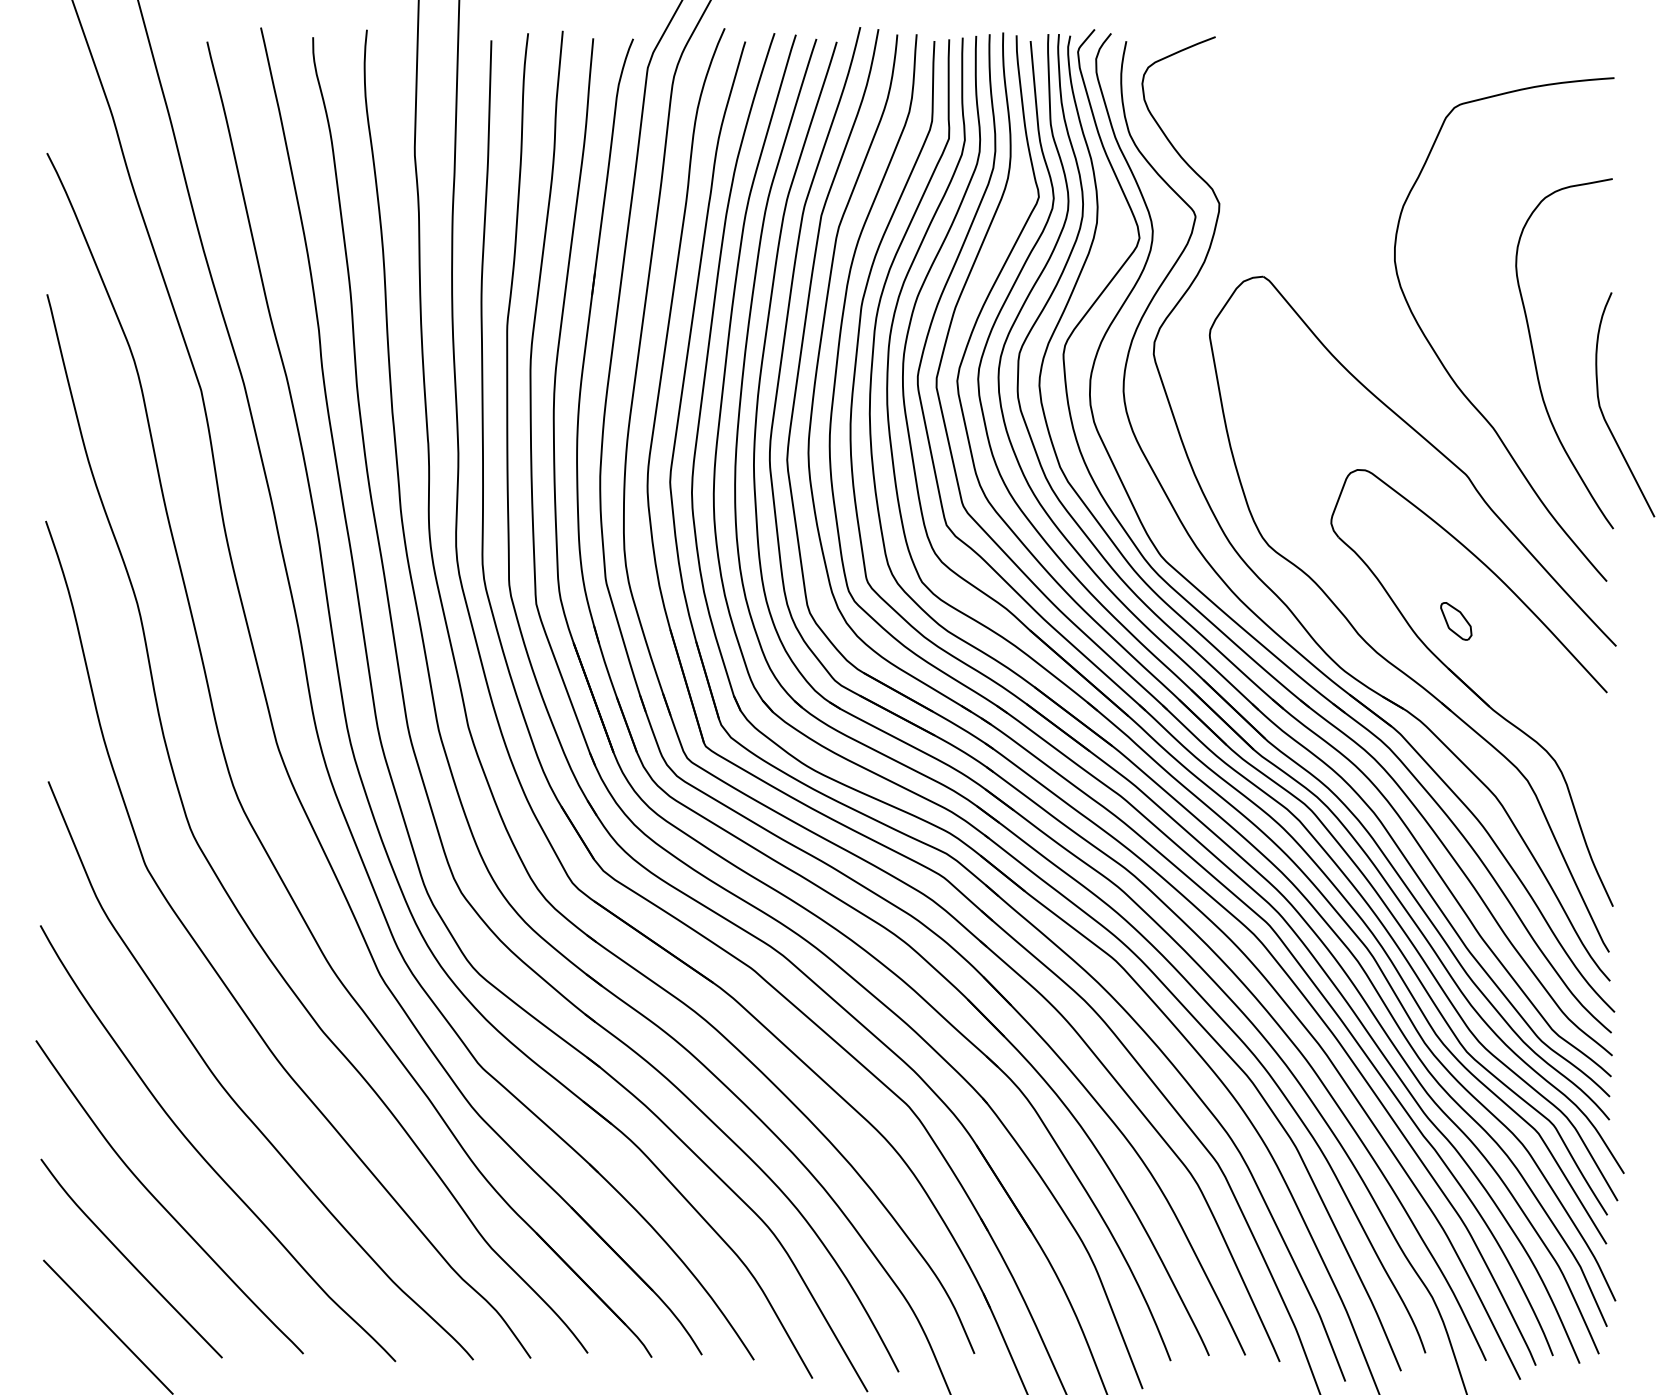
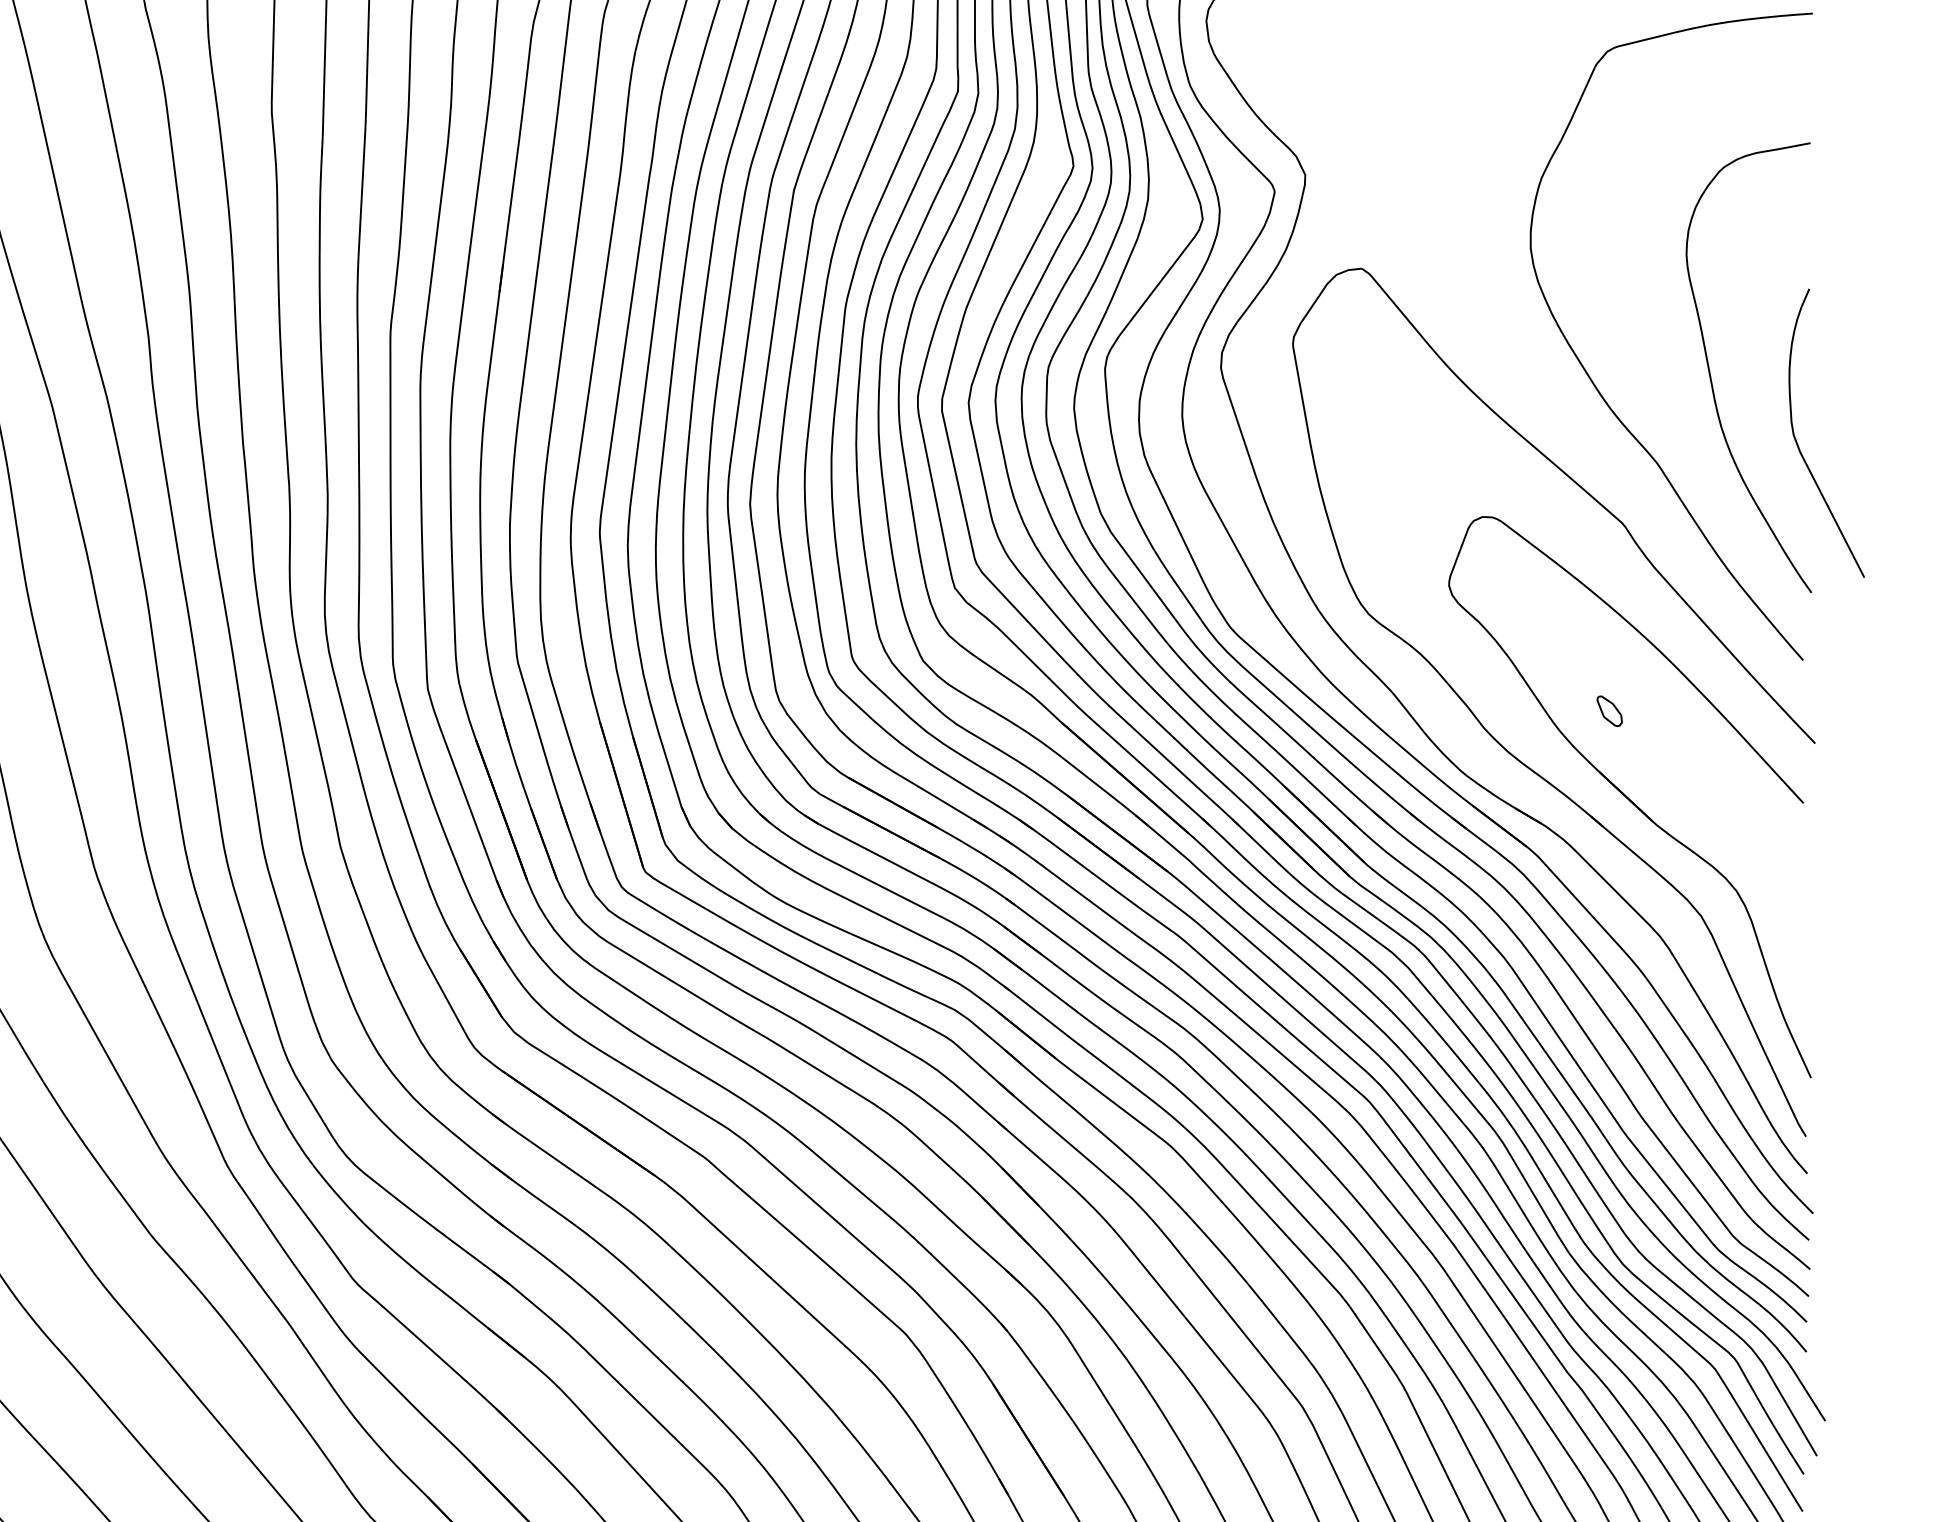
part: (1456, 620) -> (1609, 710), size x0.62

